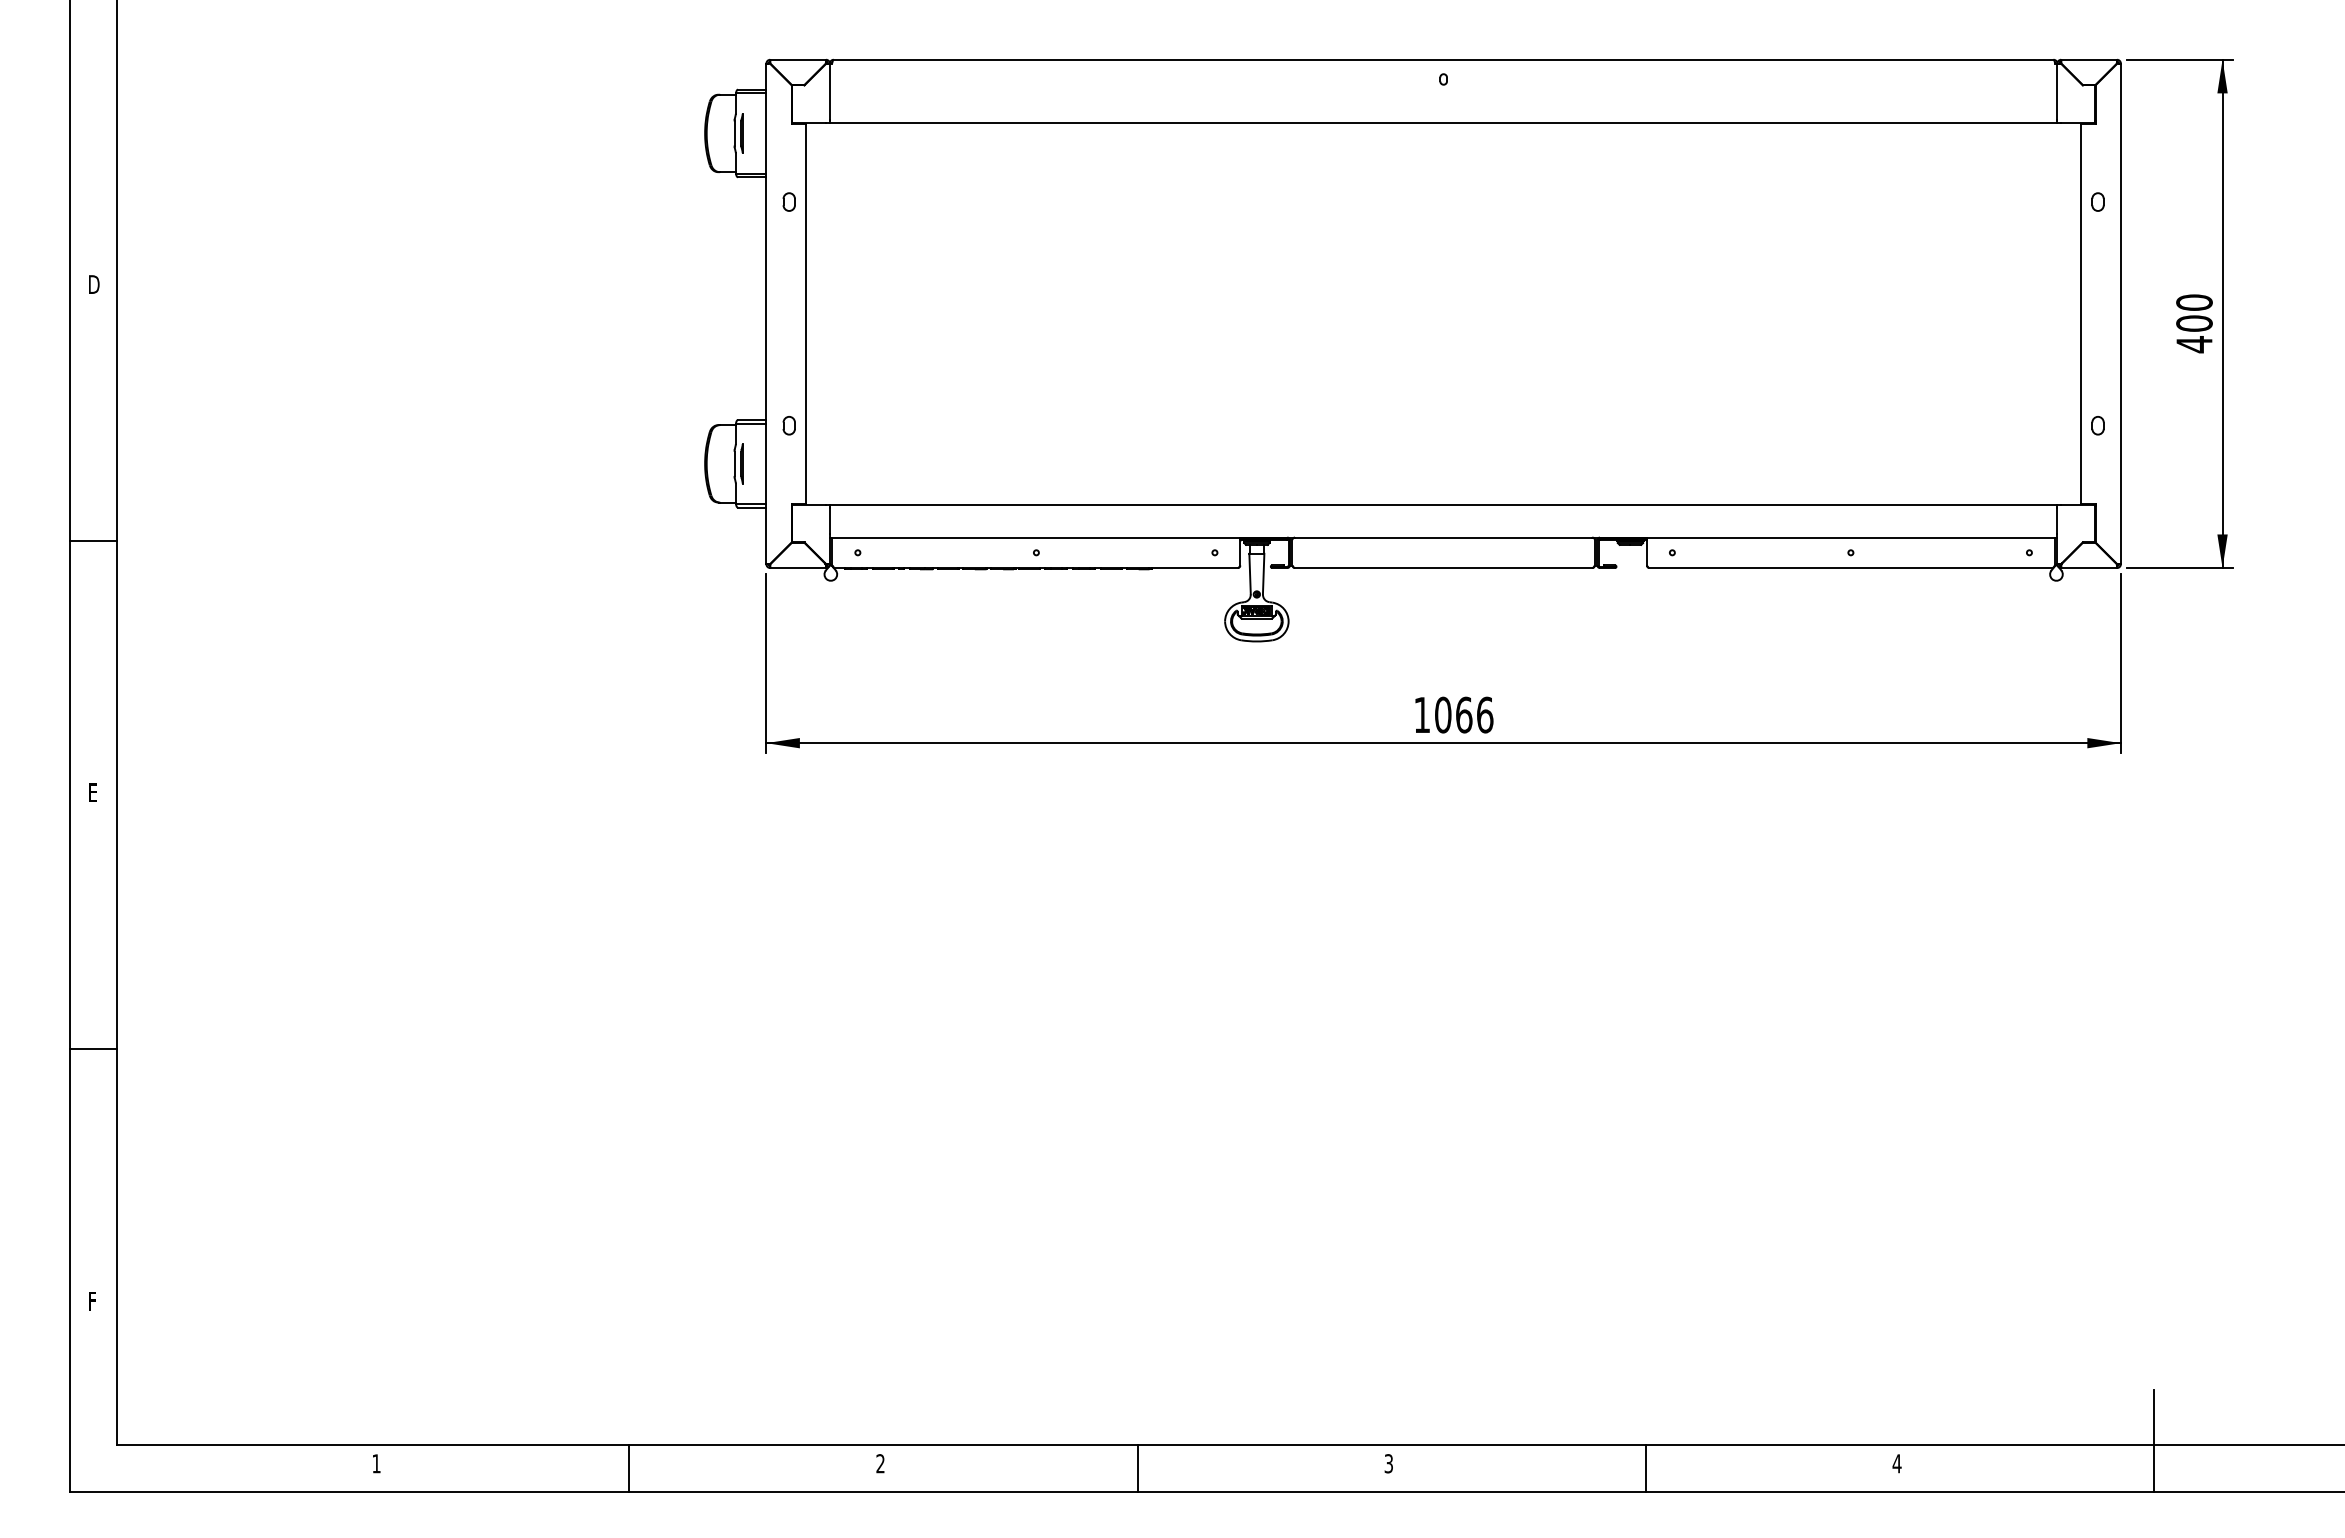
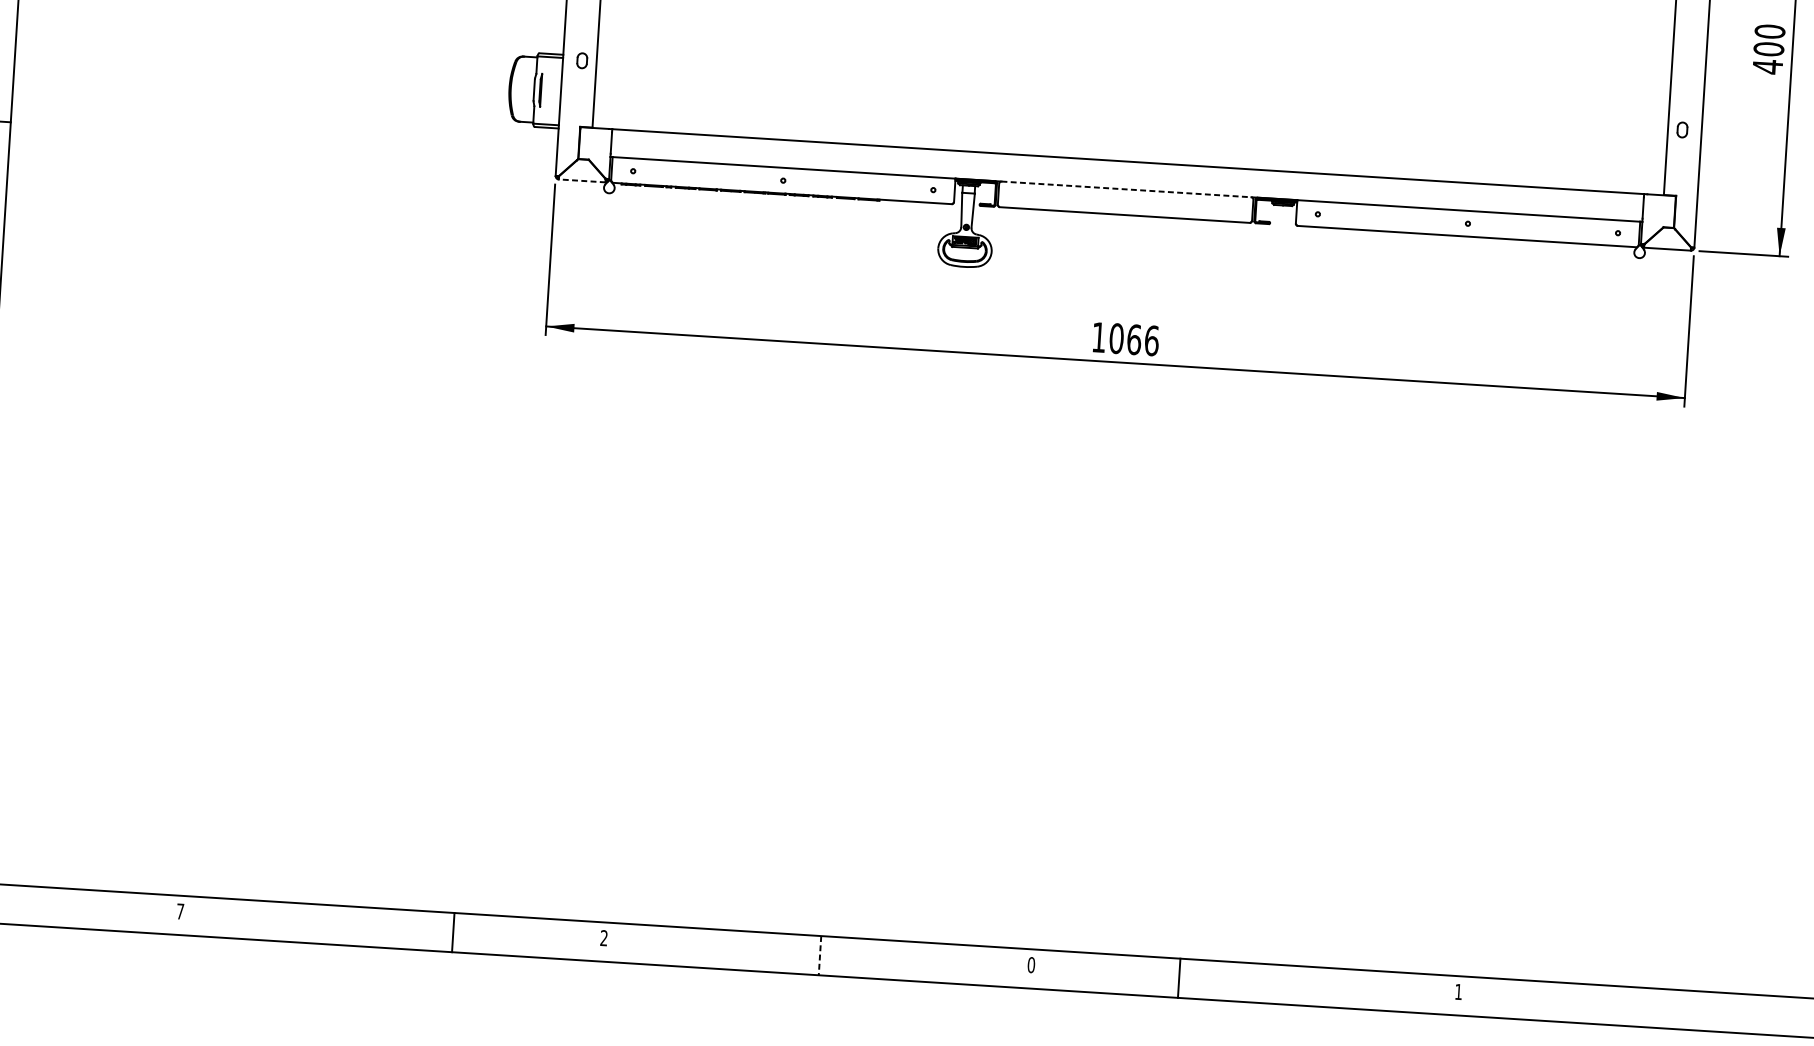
line: (1443, 537) -> (1126, 189), solid -> dashed
line: (798, 568) -> (582, 181), solid -> dashed
line: (2154, 1440) -> (1676, 986), removed
text: (376, 1463) -> (180, 911), 1 -> 7
text: (1388, 1463) -> (1031, 964), 3 -> 0
text: (1896, 1463) -> (1458, 991), 4 -> 1
line: (629, 1468) -> (453, 932), moved
line: (1137, 1468) -> (819, 955), solid -> dashed
line: (1645, 1468) -> (1178, 978), moved

